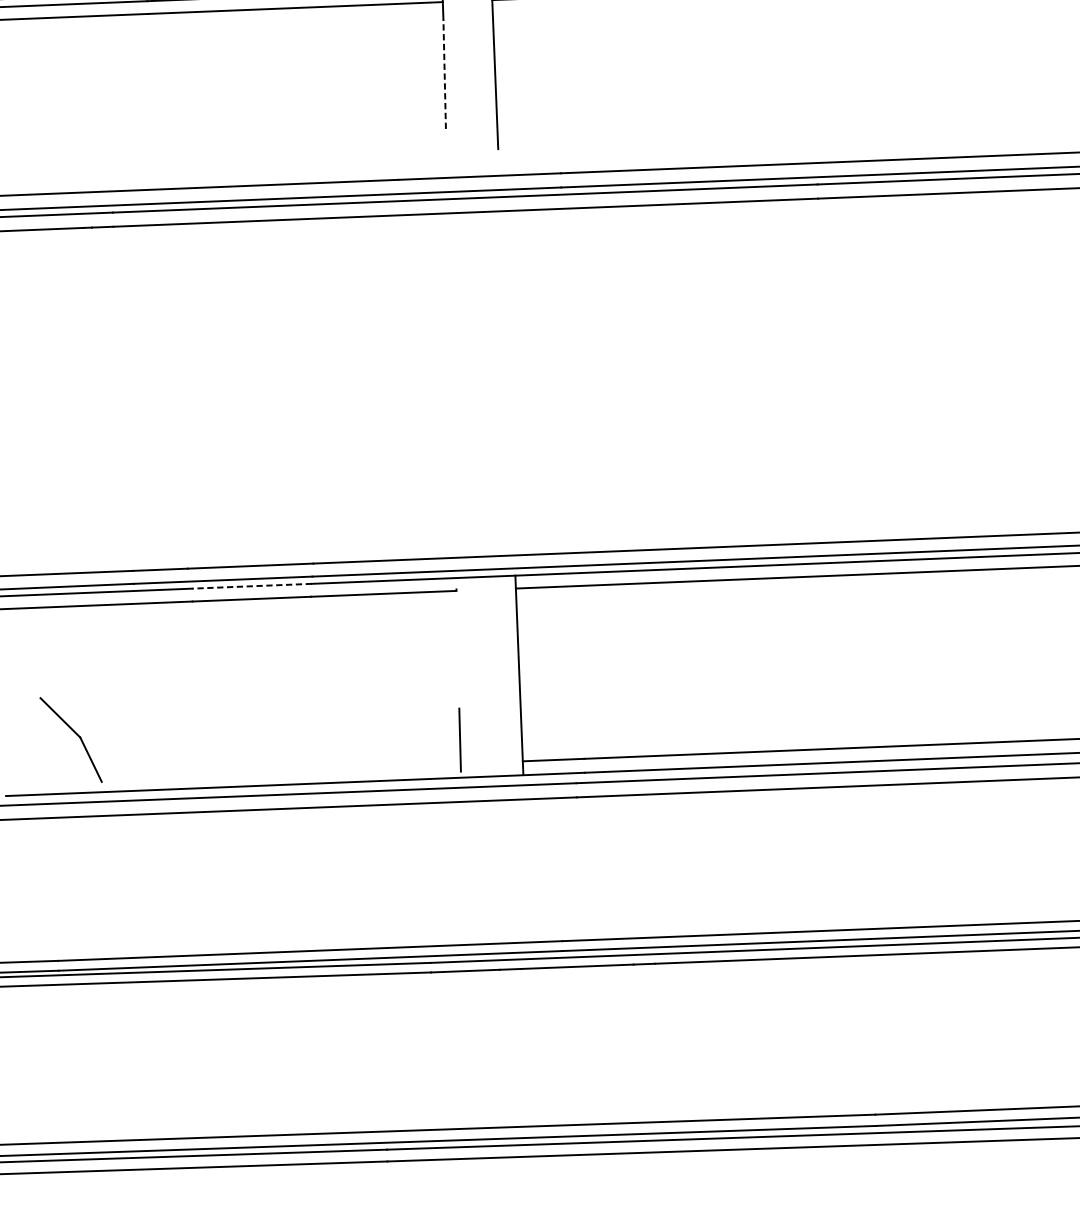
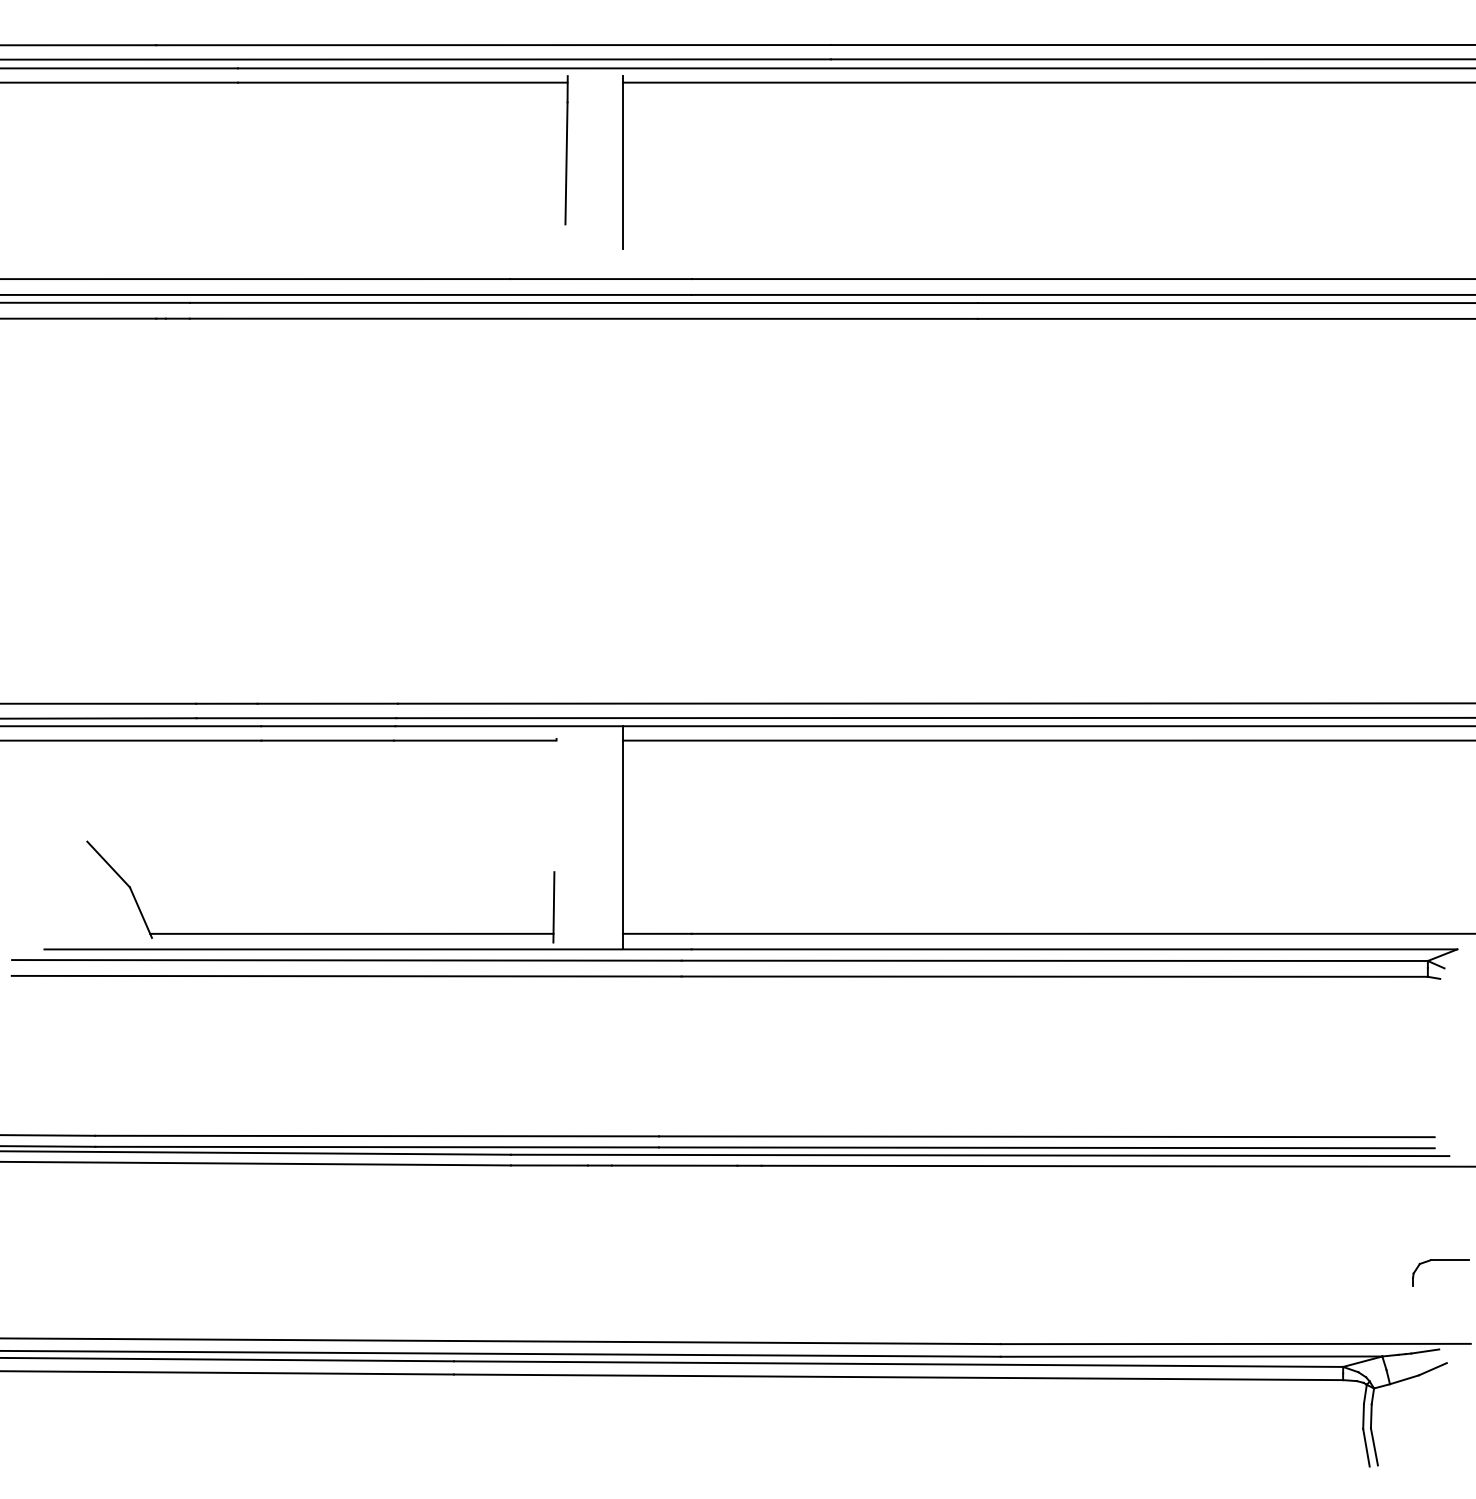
line: (444, 73) -> (566, 162), dashed -> solid
line: (251, 586) -> (327, 726), dashed -> solid
line: (280, 770) -> (351, 933), added

